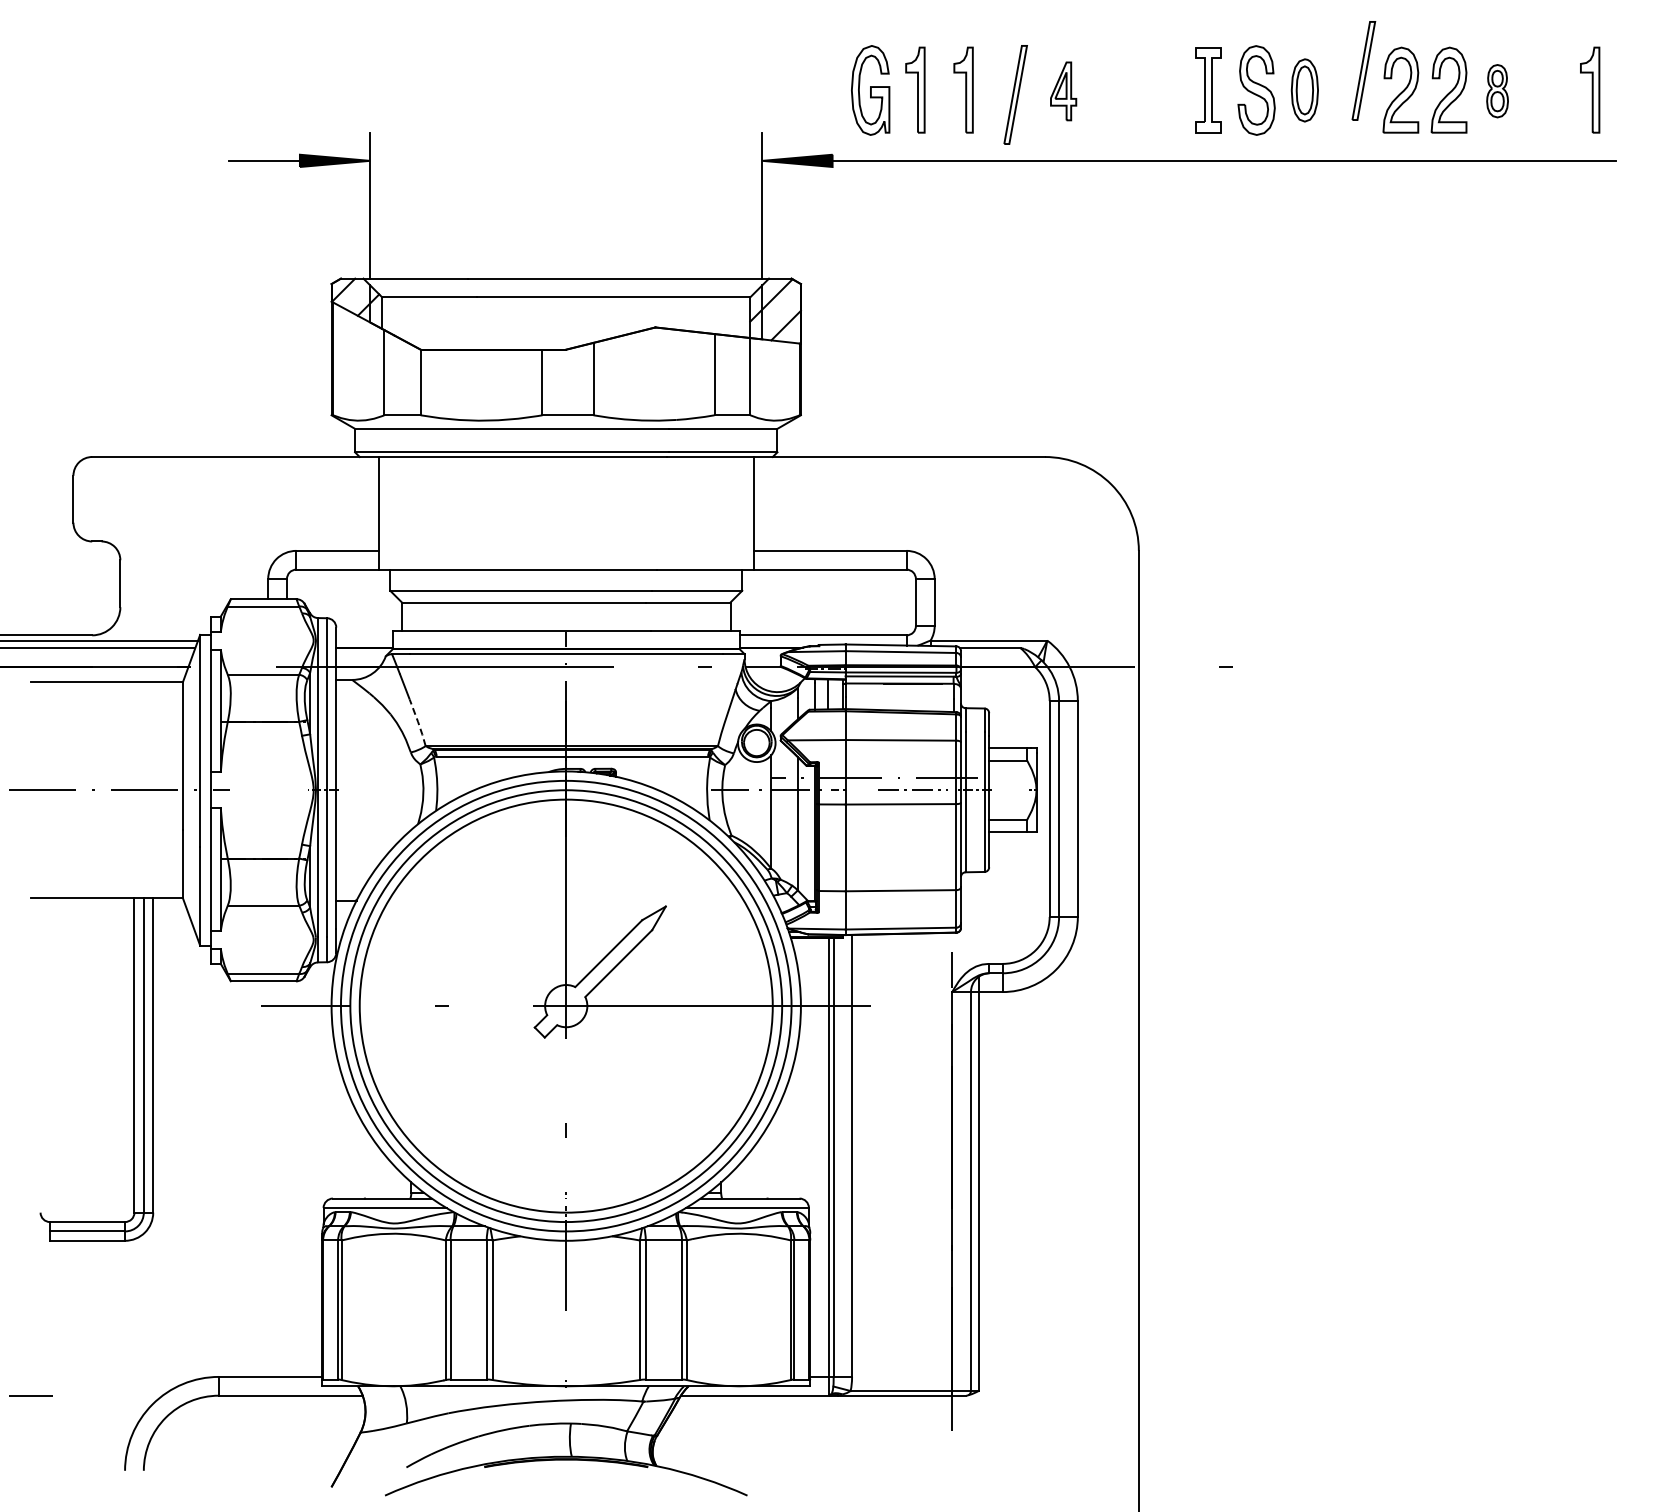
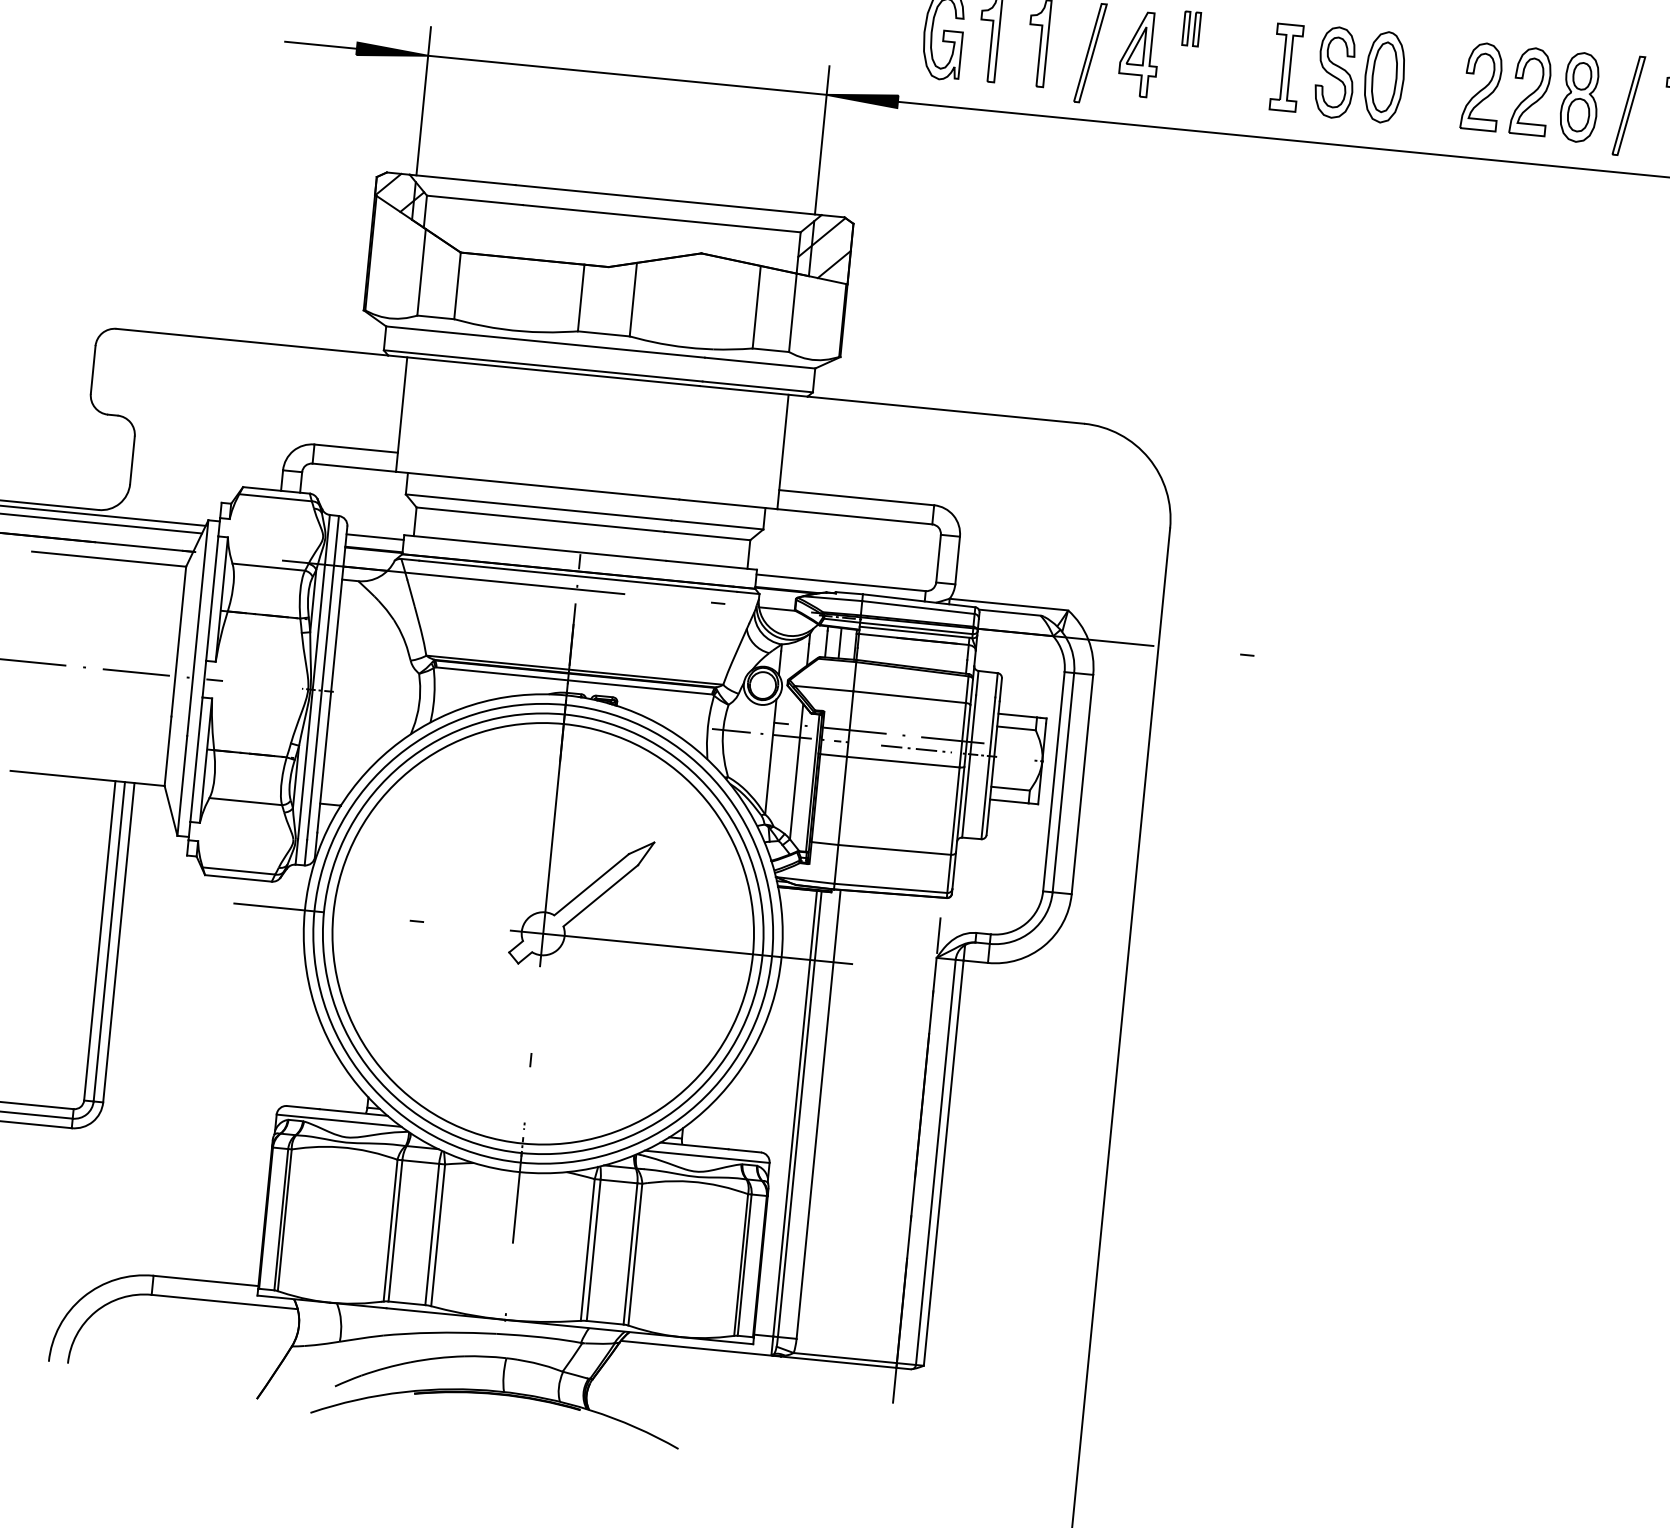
part: (1111, 61) -> (1191, 28), added
part: (1363, 70) -> (1628, 105), moved
part: (1304, 90) -> (1384, 77), size x1.43
part: (1497, 90) -> (1580, 96), size x1.67
part: (1063, 91) -> (1139, 54), size x1.43
line: (566, 160) -> (627, 74), added
line: (364, 635) -> (375, 537), added
line: (418, 722) -> (421, 631), dashed -> solid

